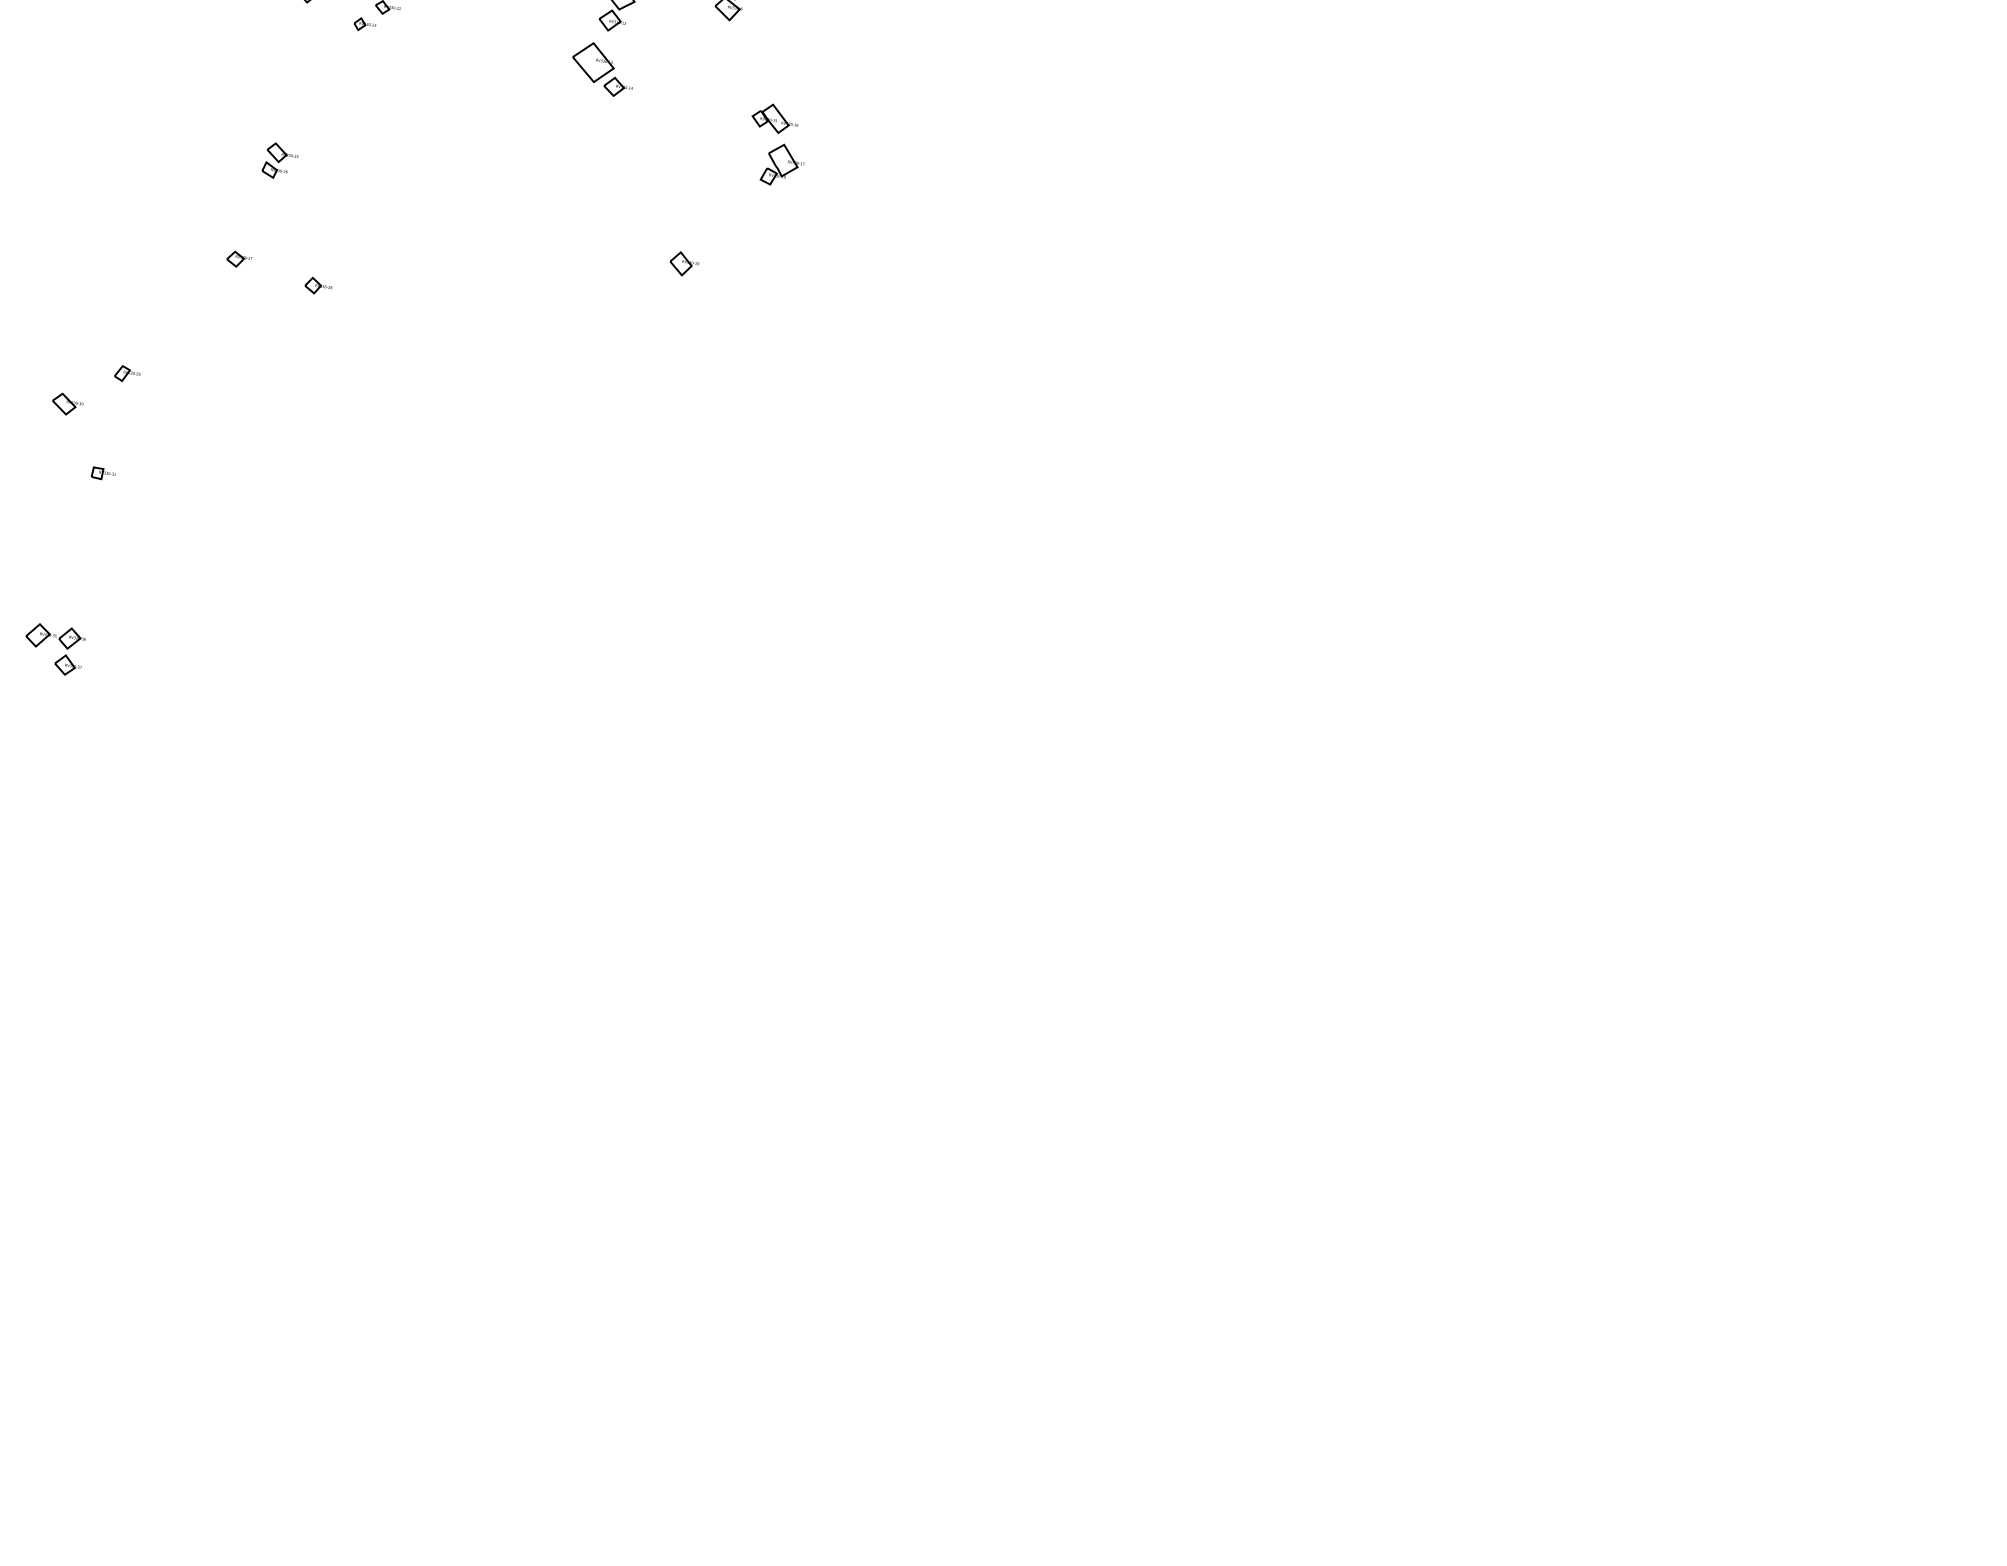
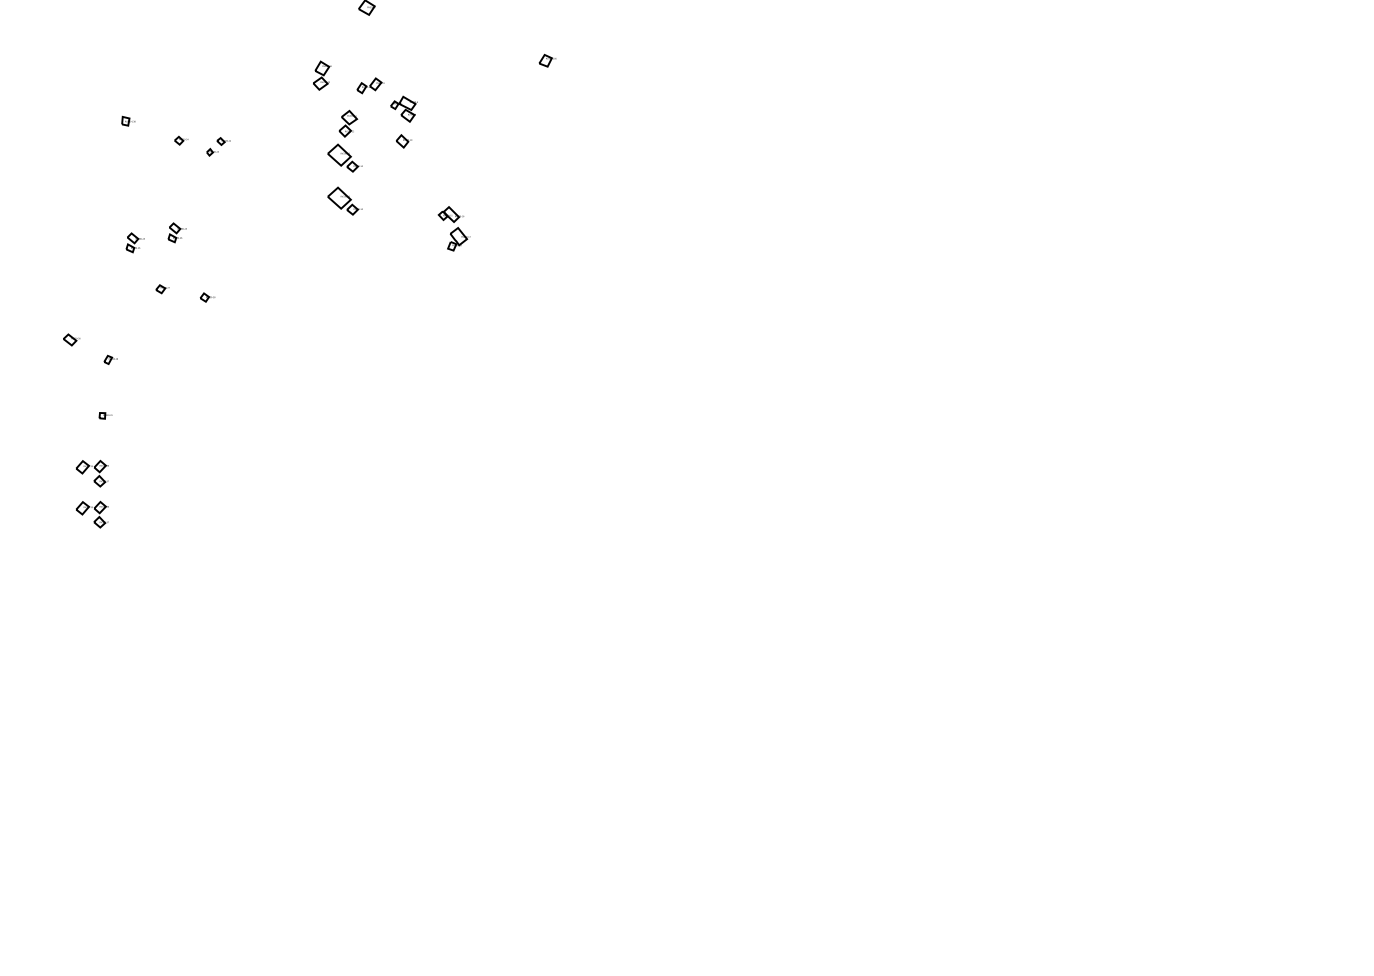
part: (775, 144) -> (453, 228), moved
part: (590, 145) -> (344, 200), added
part: (200, 167) -> (134, 242), added
part: (683, 264) -> (403, 141), moved
part: (66, 403) -> (71, 339), moved
part: (64, 574) -> (92, 473), added

